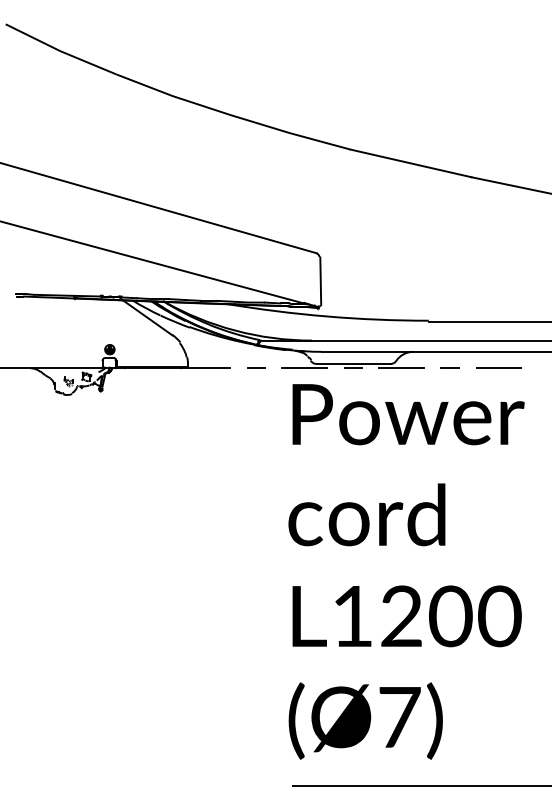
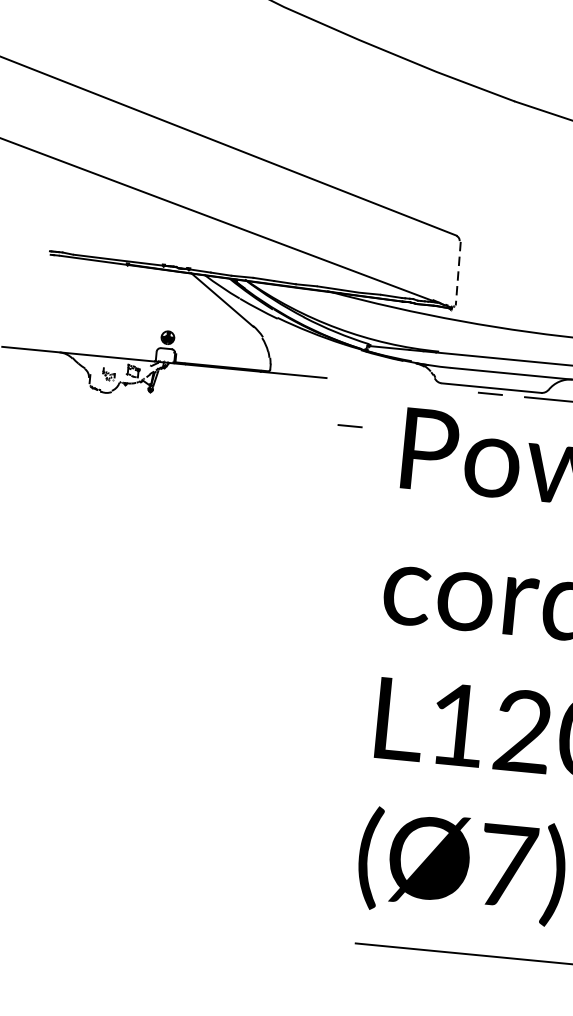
line: (320, 281) -> (457, 273), solid -> dashed
line: (256, 367) -> (350, 425), moved
line: (304, 368) -> (425, 387), removed

